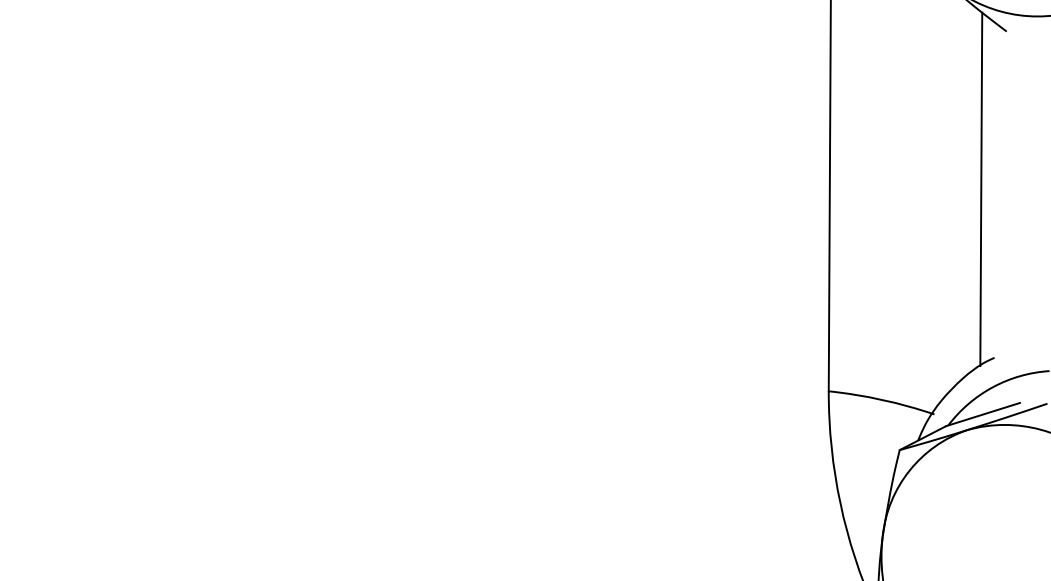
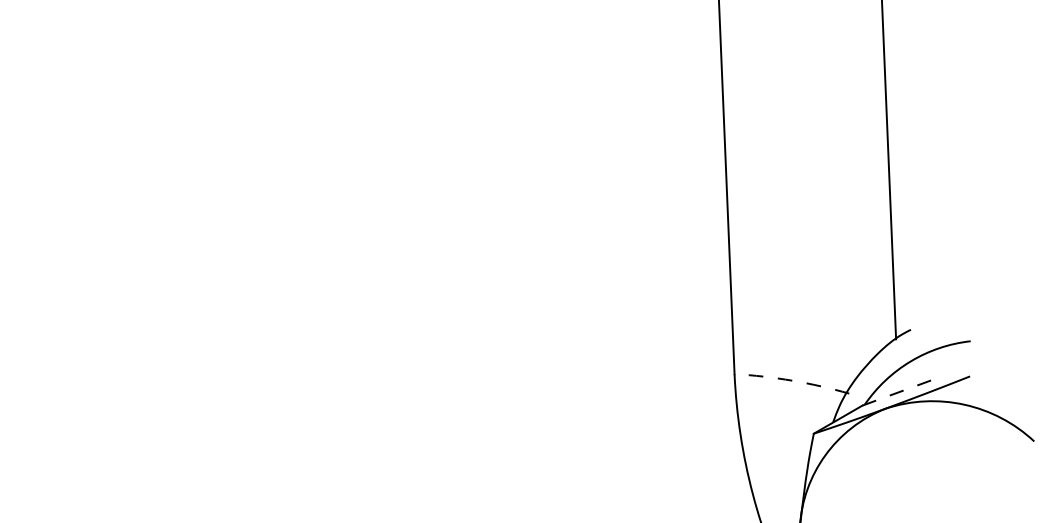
arc: (882, 399) -> (792, 380), solid -> dashed
line: (983, 414) -> (901, 391), solid -> dashed

